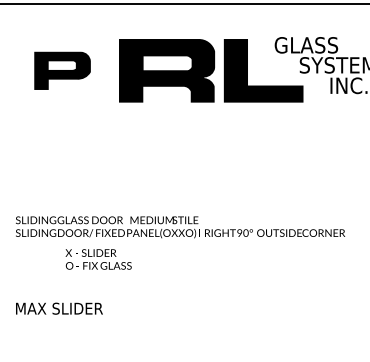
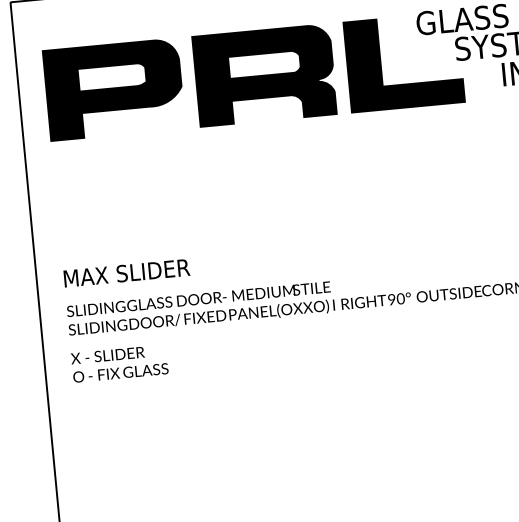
part: (62, 70) -> (113, 89), size x1.67
text: (98, 259) -> (119, 363), moved
text: (59, 308) -> (126, 272), moved

